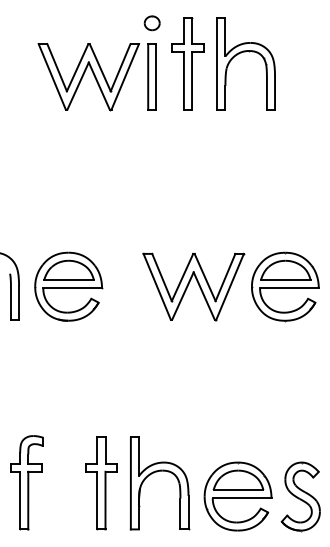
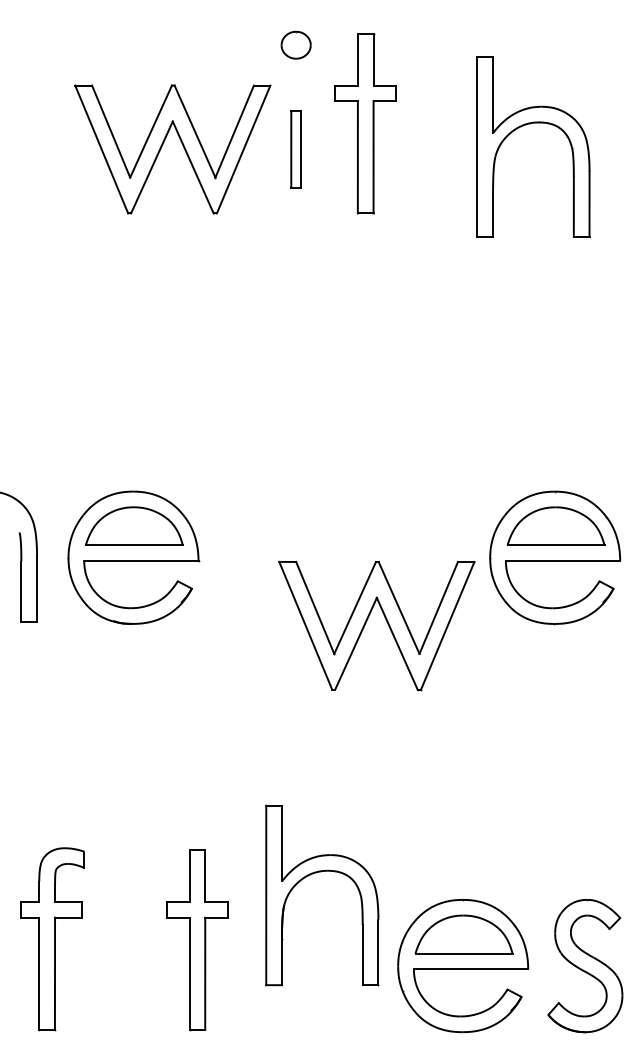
part: (241, 53) -> (524, 127), moved
part: (151, 76) -> (294, 148), size x0.6
part: (193, 286) -> (376, 625), moved
part: (157, 472) -> (318, 874), moved

